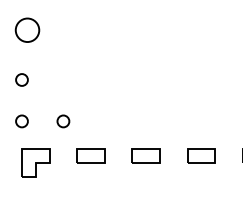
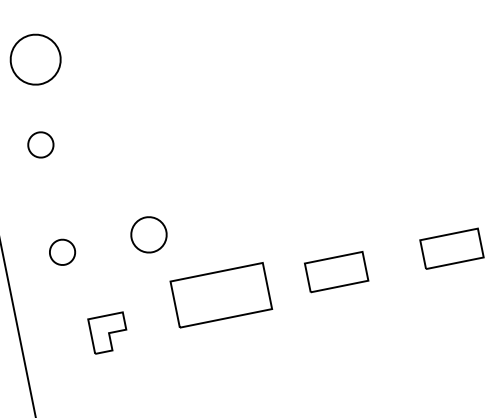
circle: (21, 79) -> (39, 144), moved
circle: (63, 121) -> (149, 235), size x1.4
part: (90, 155) -> (219, 294), size x1.6
part: (35, 162) -> (108, 332), size x0.6

